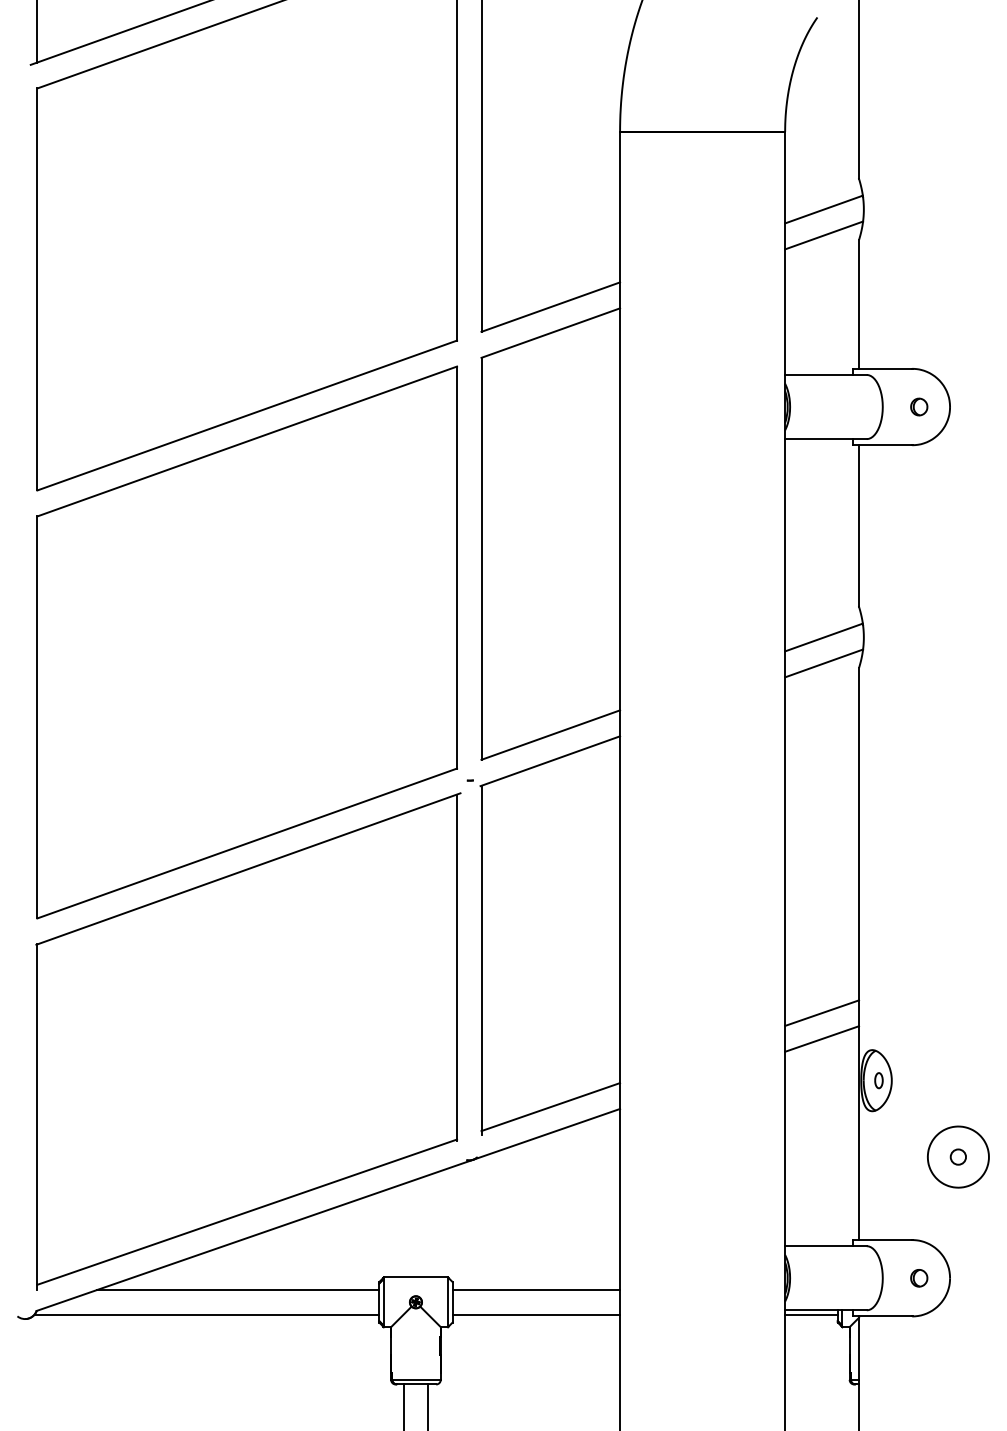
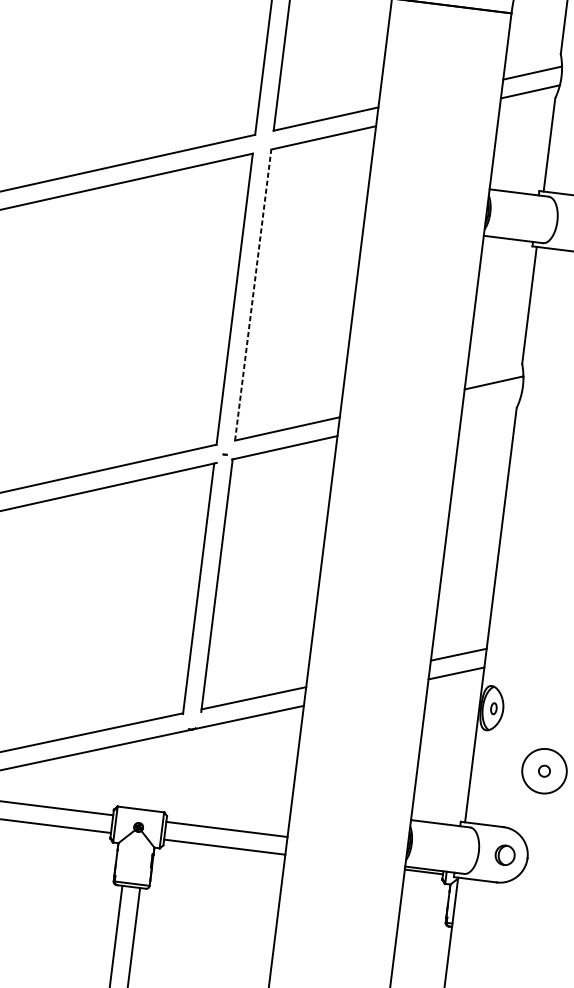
line: (481, 558) -> (253, 294), solid -> dashed
line: (824, 663) -> (492, 401), removed
part: (919, 1278) -> (505, 855), size x1.6

